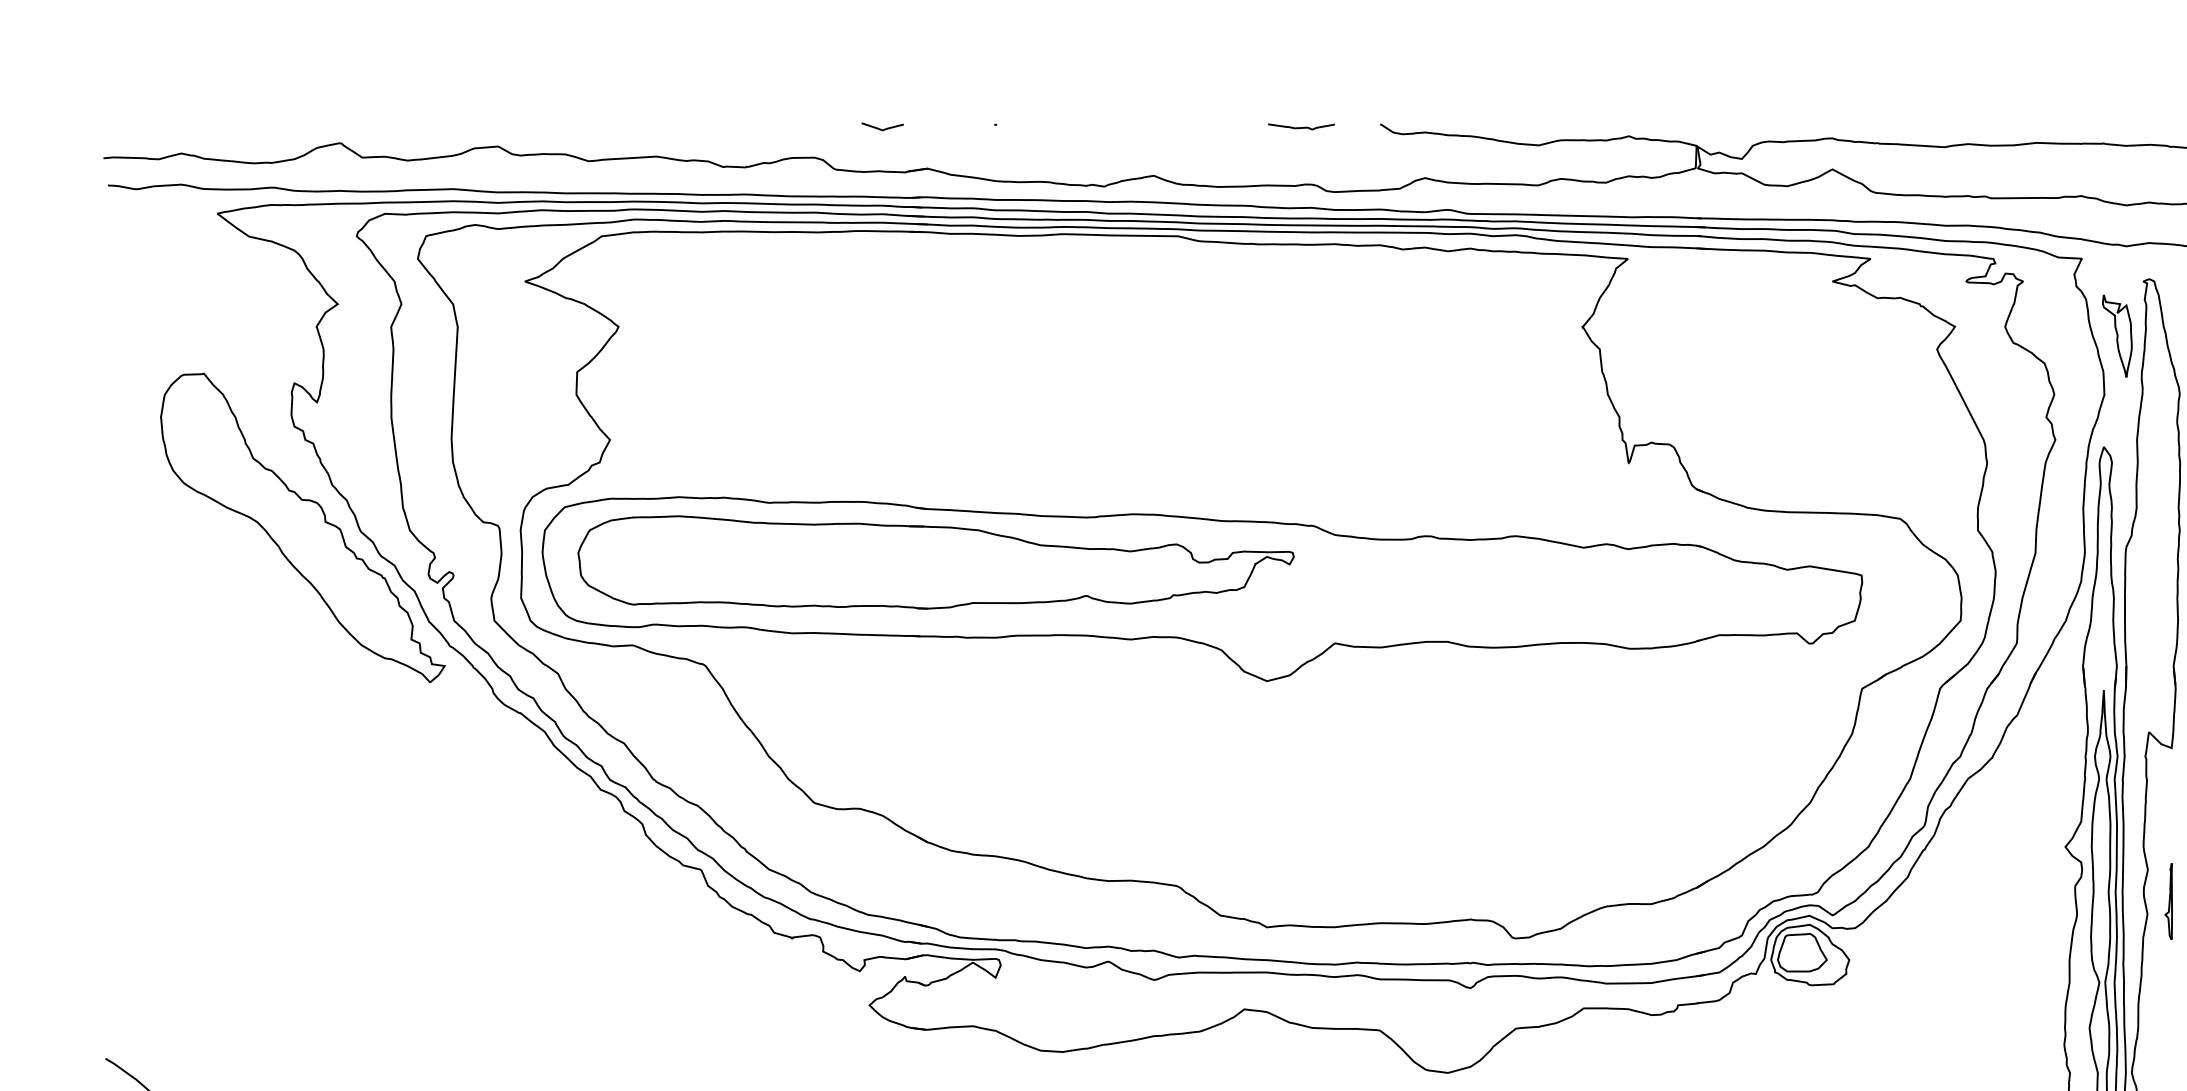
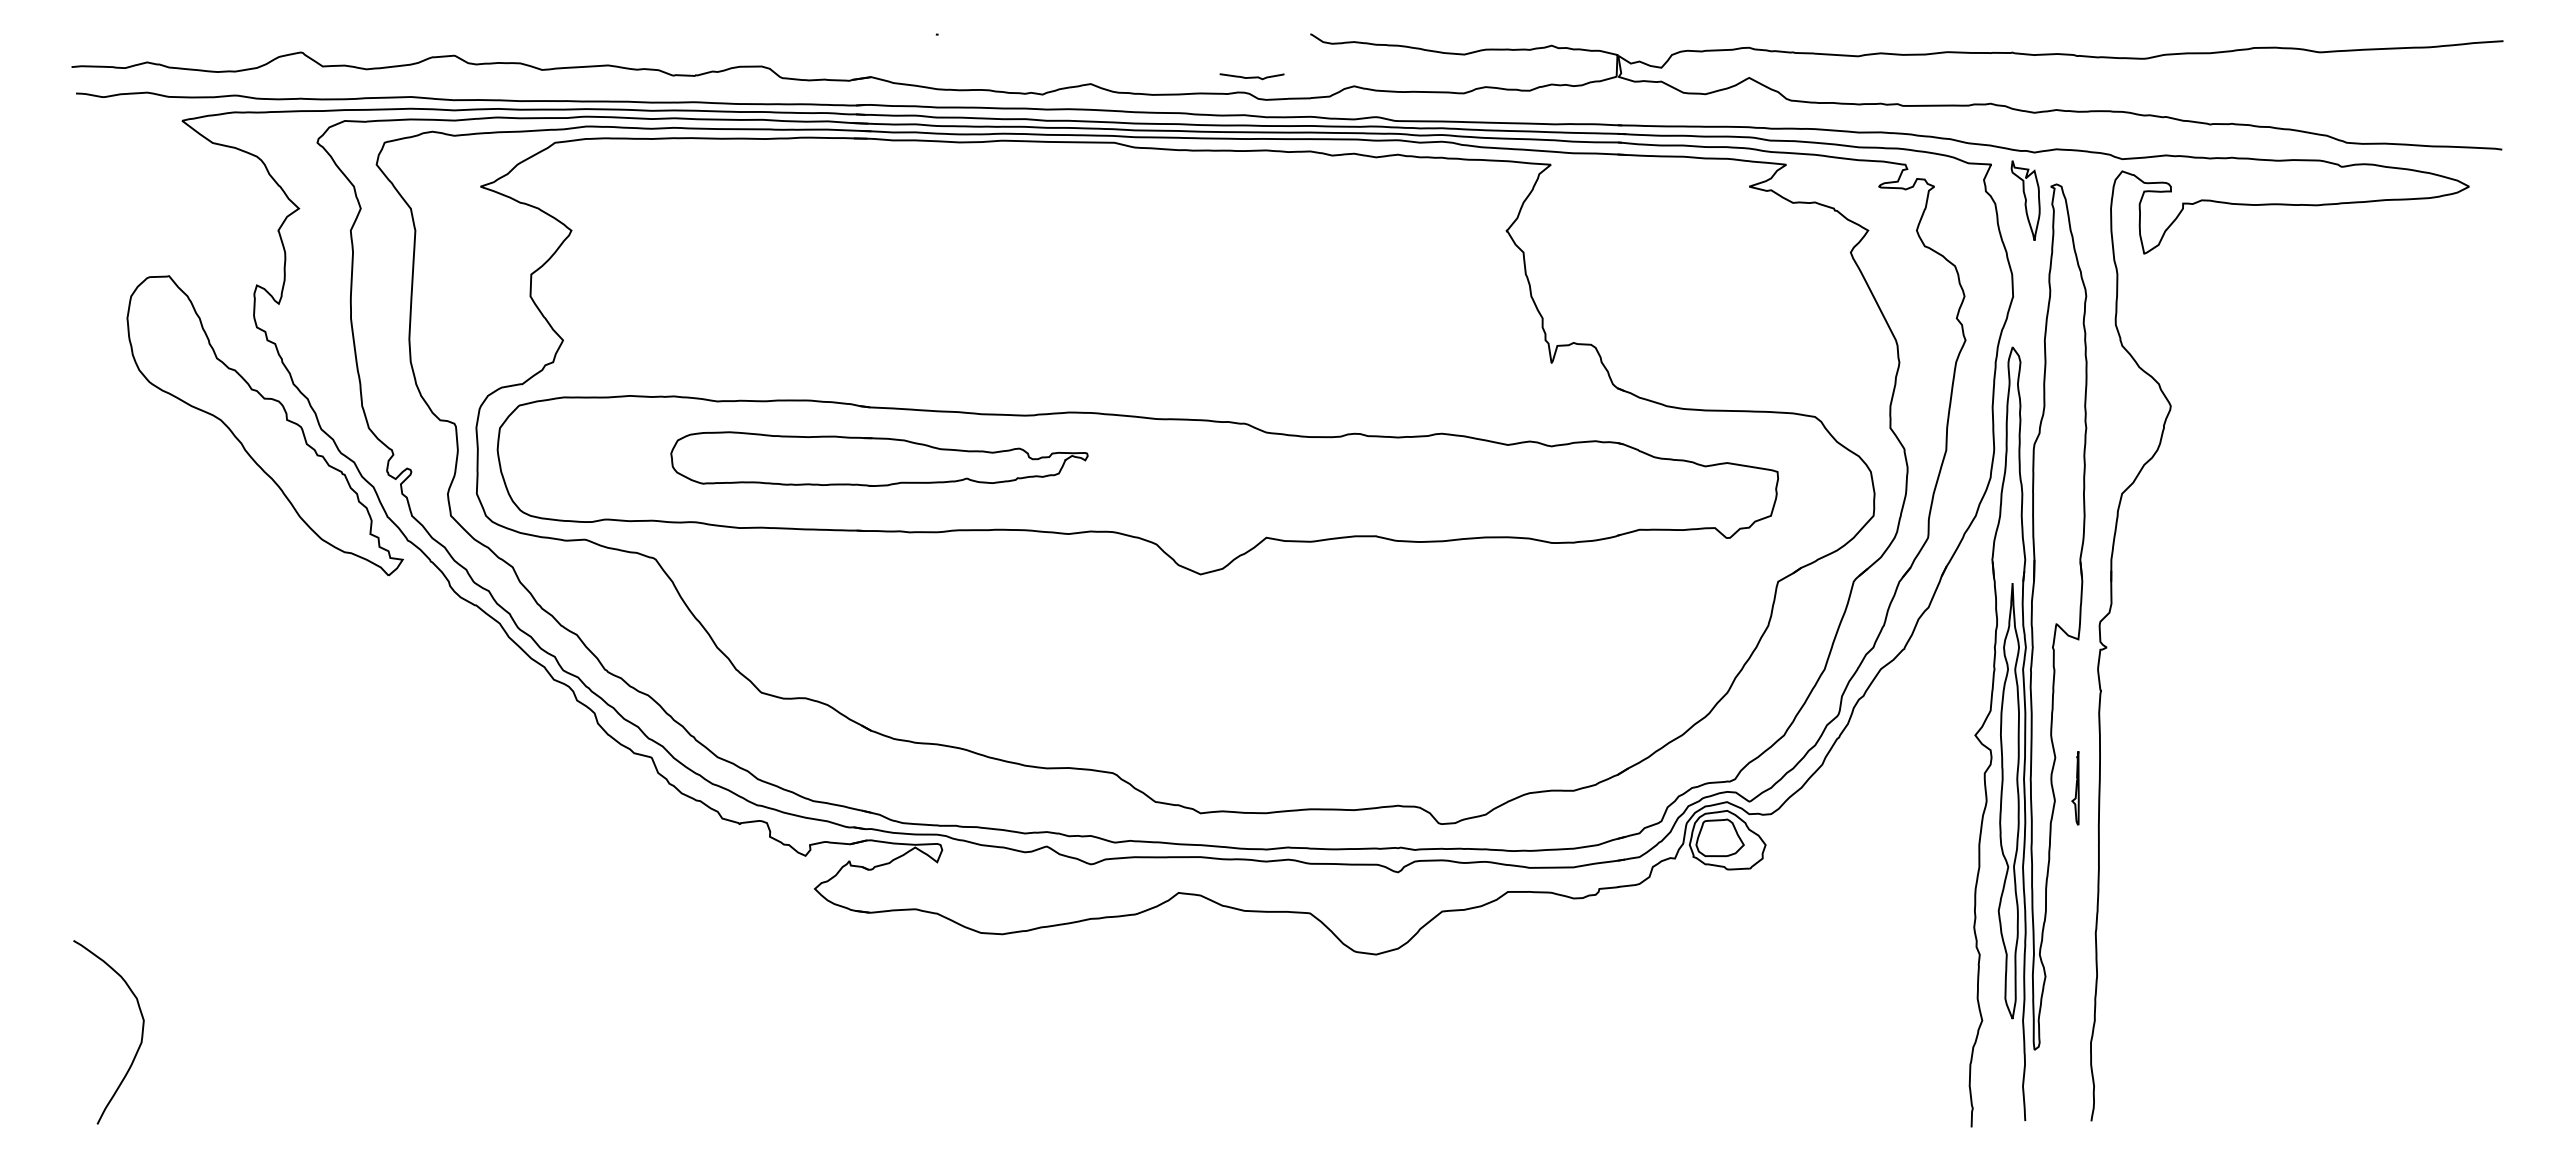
curve: (1300, 126) -> (1251, 76), moved
line: (881, 128) -> (826, 38), removed
part: (2117, 335) -> (2025, 200), moved
part: (936, 561) -> (879, 458), size x0.6

